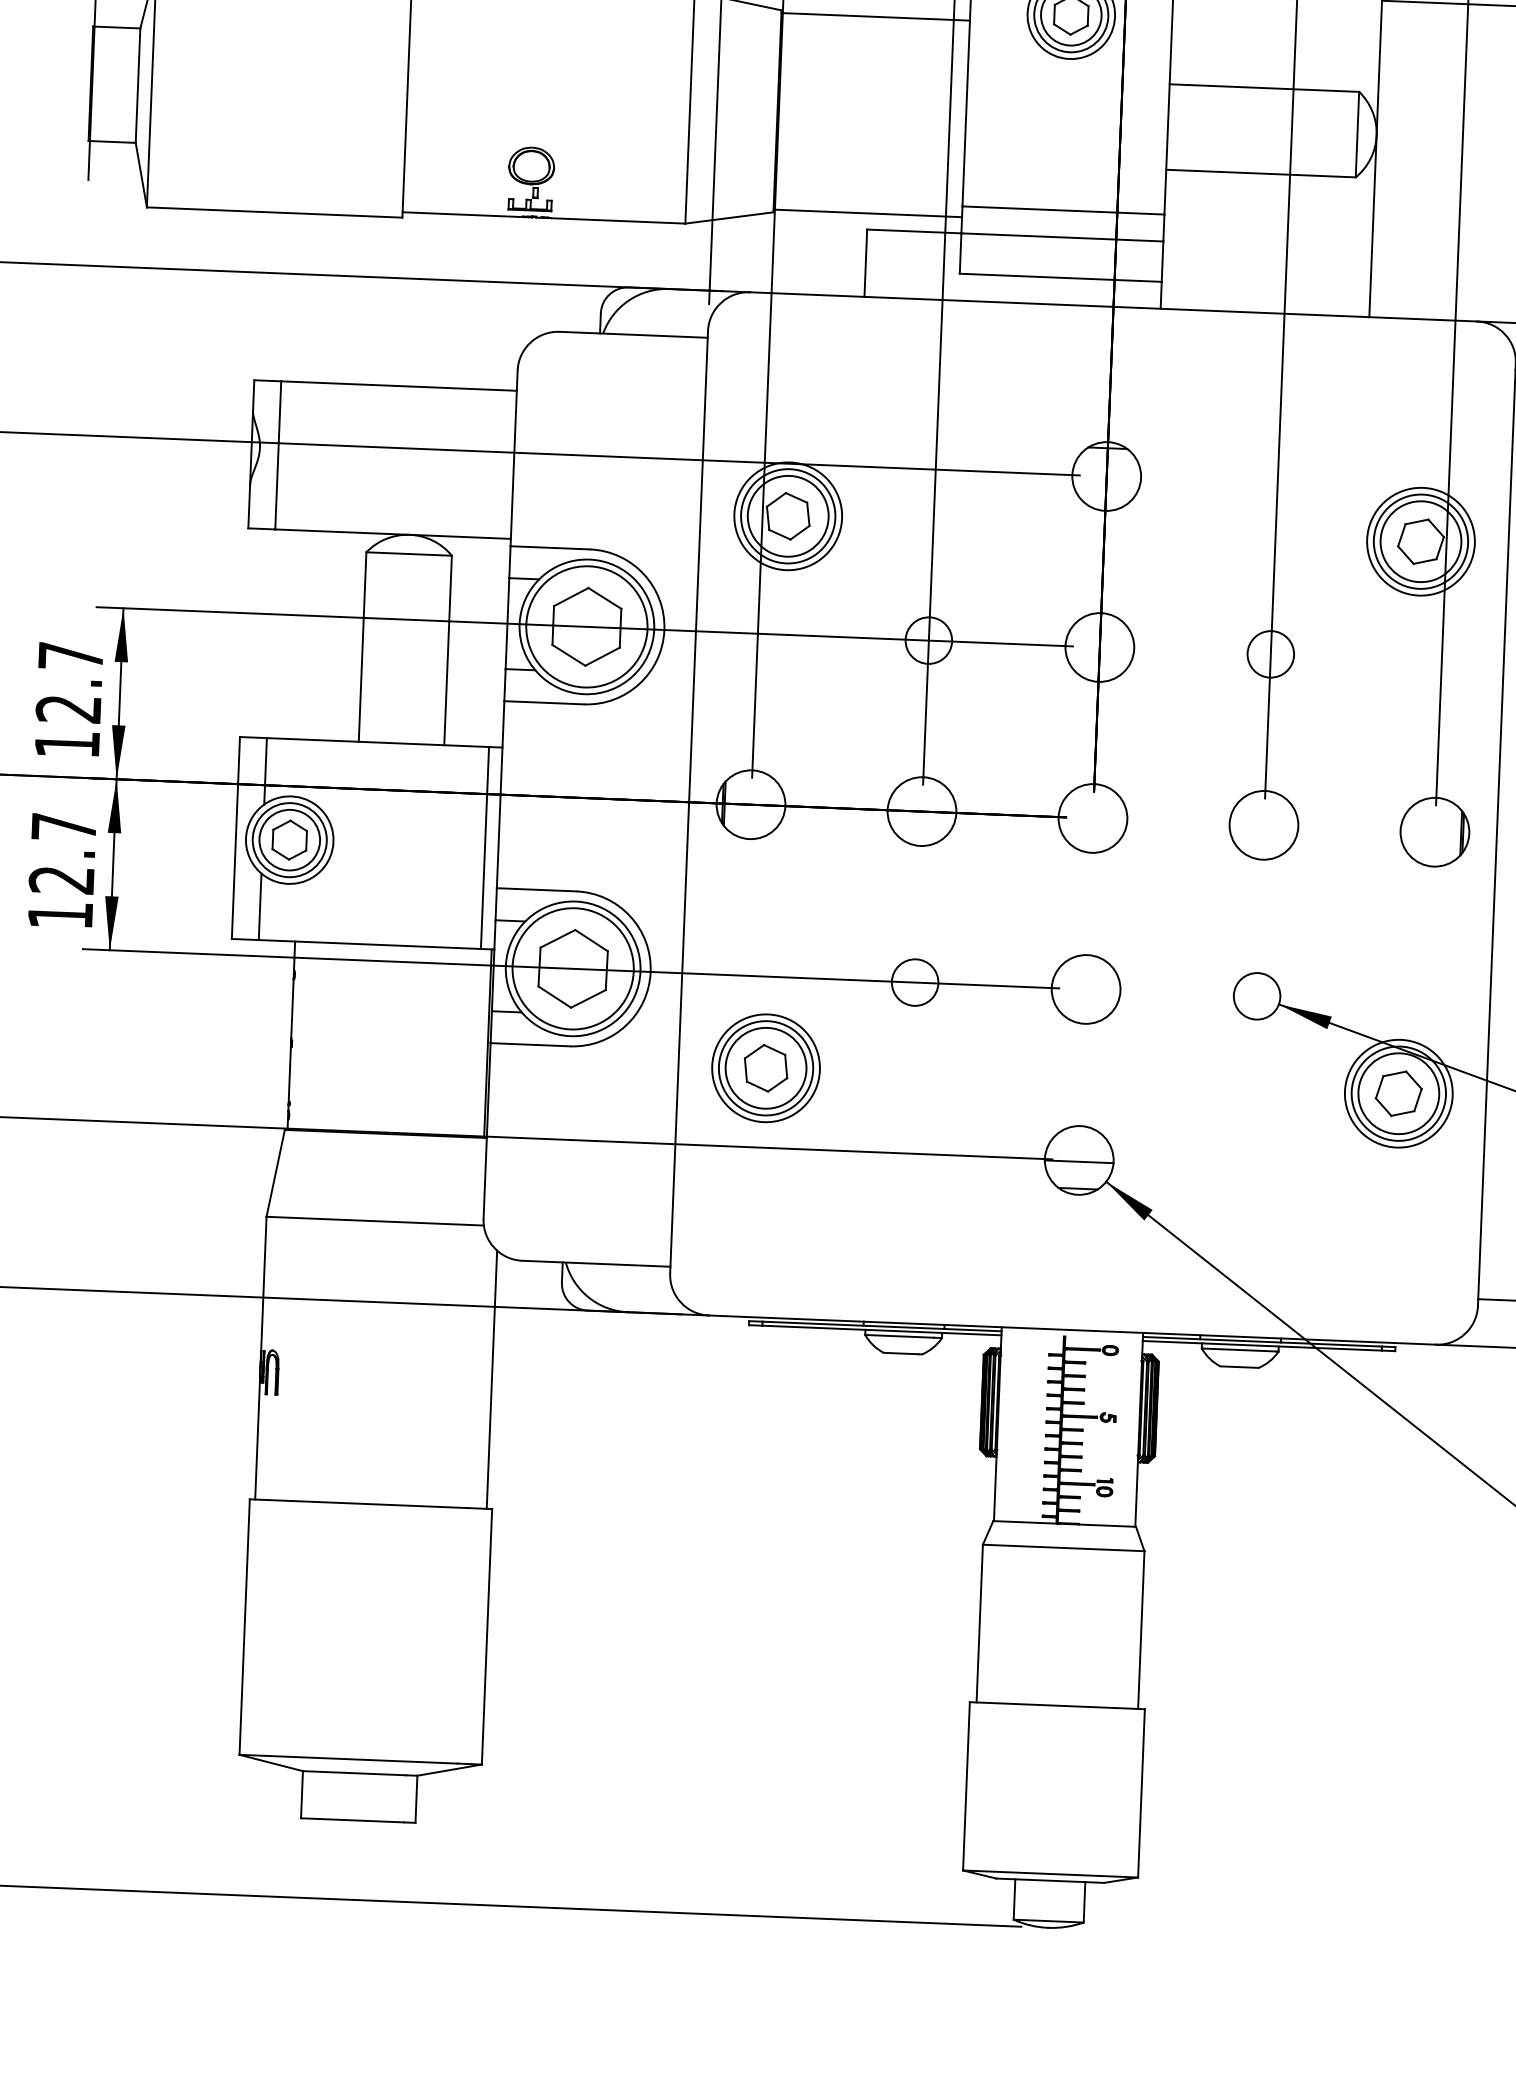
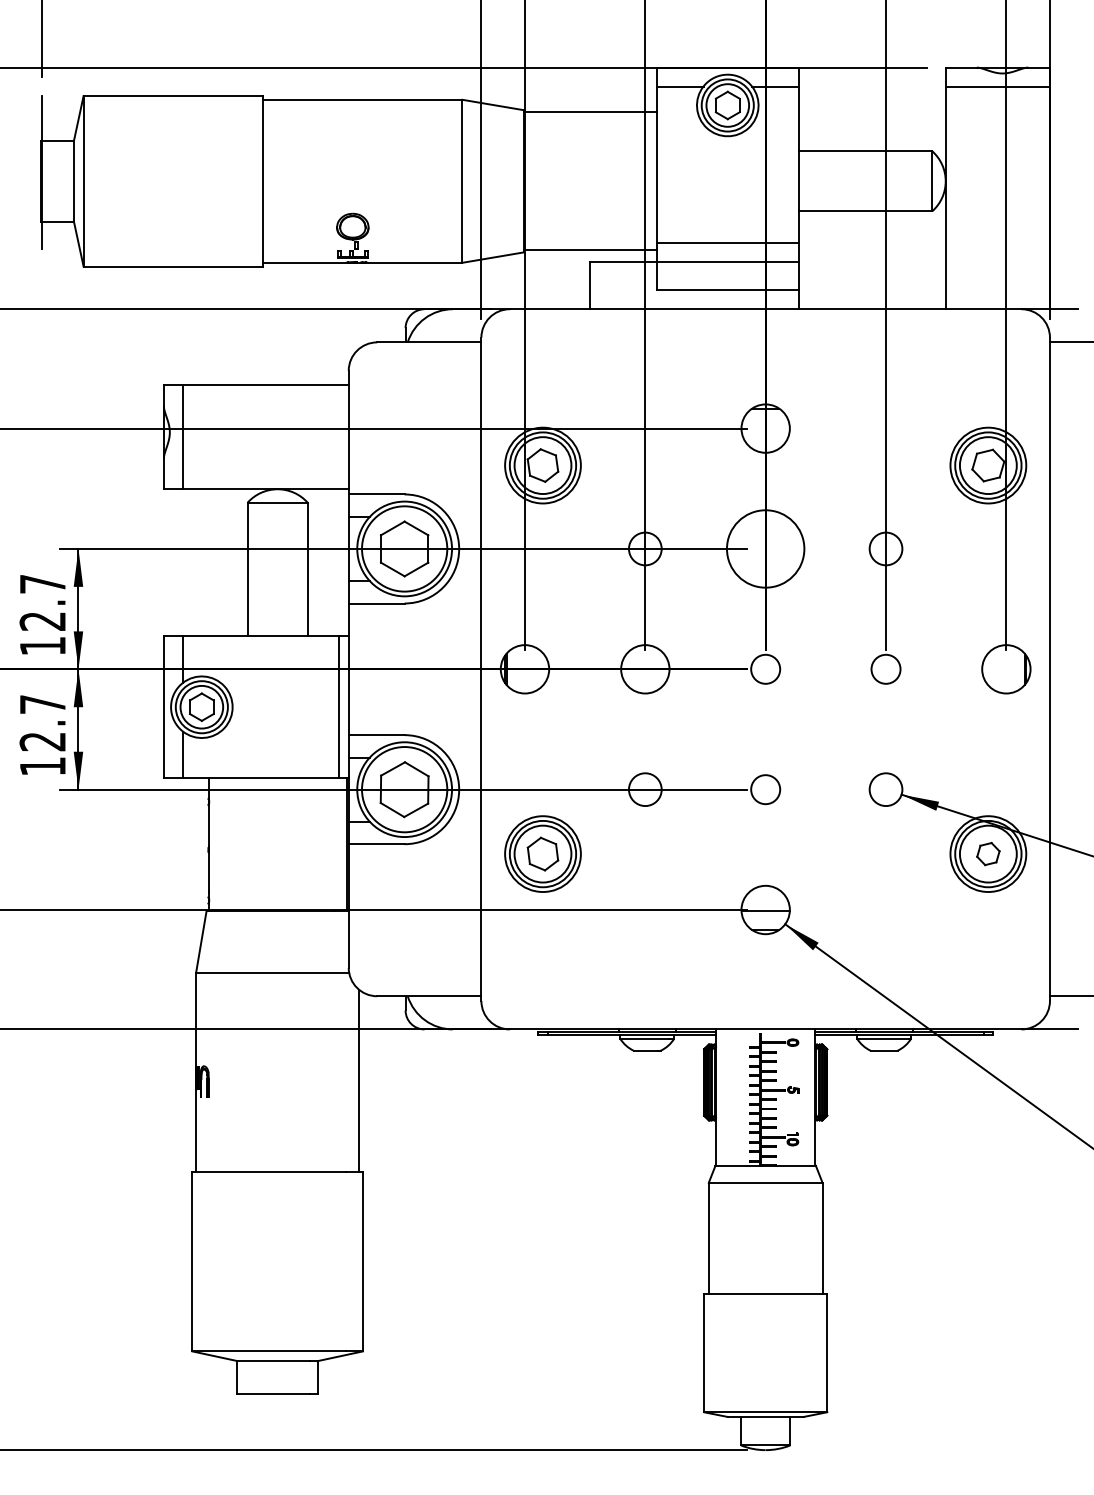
circle: (1099, 646) -> (765, 548), size x1.6
circle: (1092, 818) -> (765, 669), size x0.6
circle: (1263, 825) -> (885, 669), size x0.6
circle: (1085, 989) -> (765, 789), size x0.6
part: (1399, 1092) -> (988, 853), size x0.7

